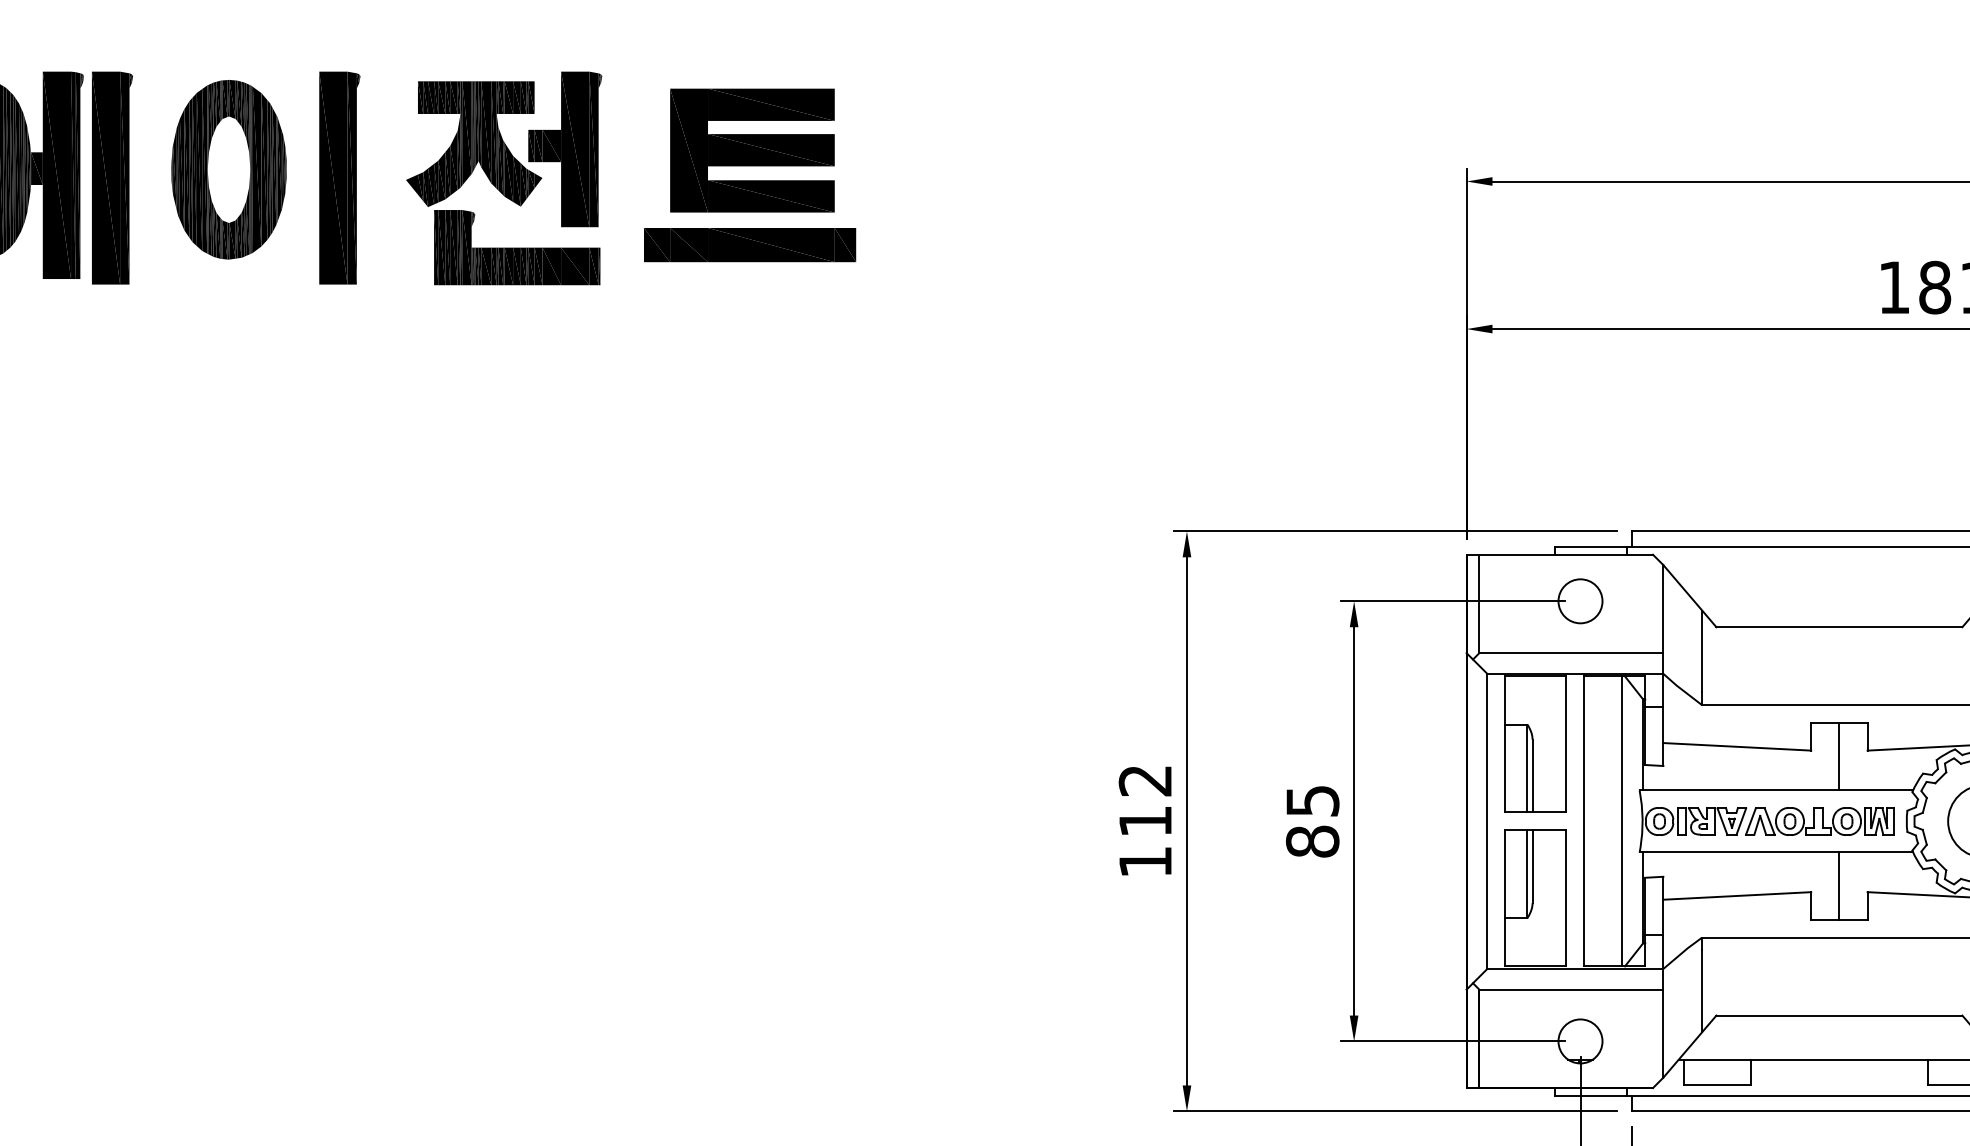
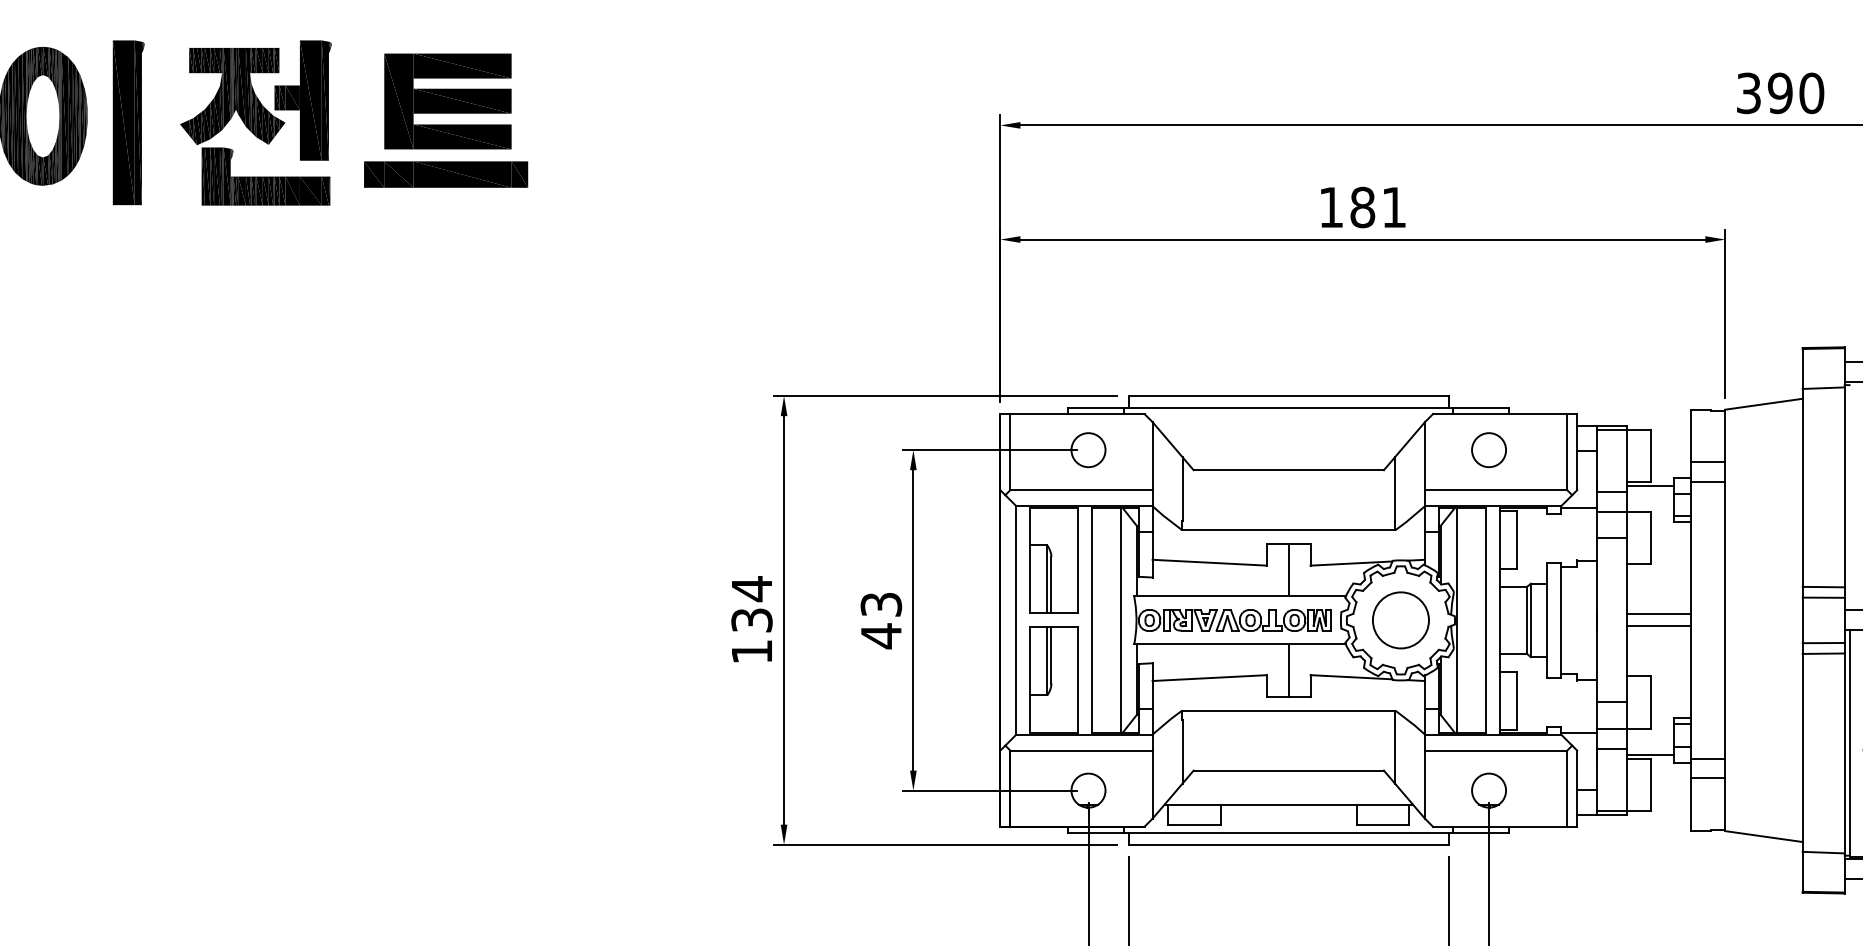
text: (1144, 800) -> (751, 604), 112 -> 134
text: (1312, 822) -> (881, 621), 85 -> 43

